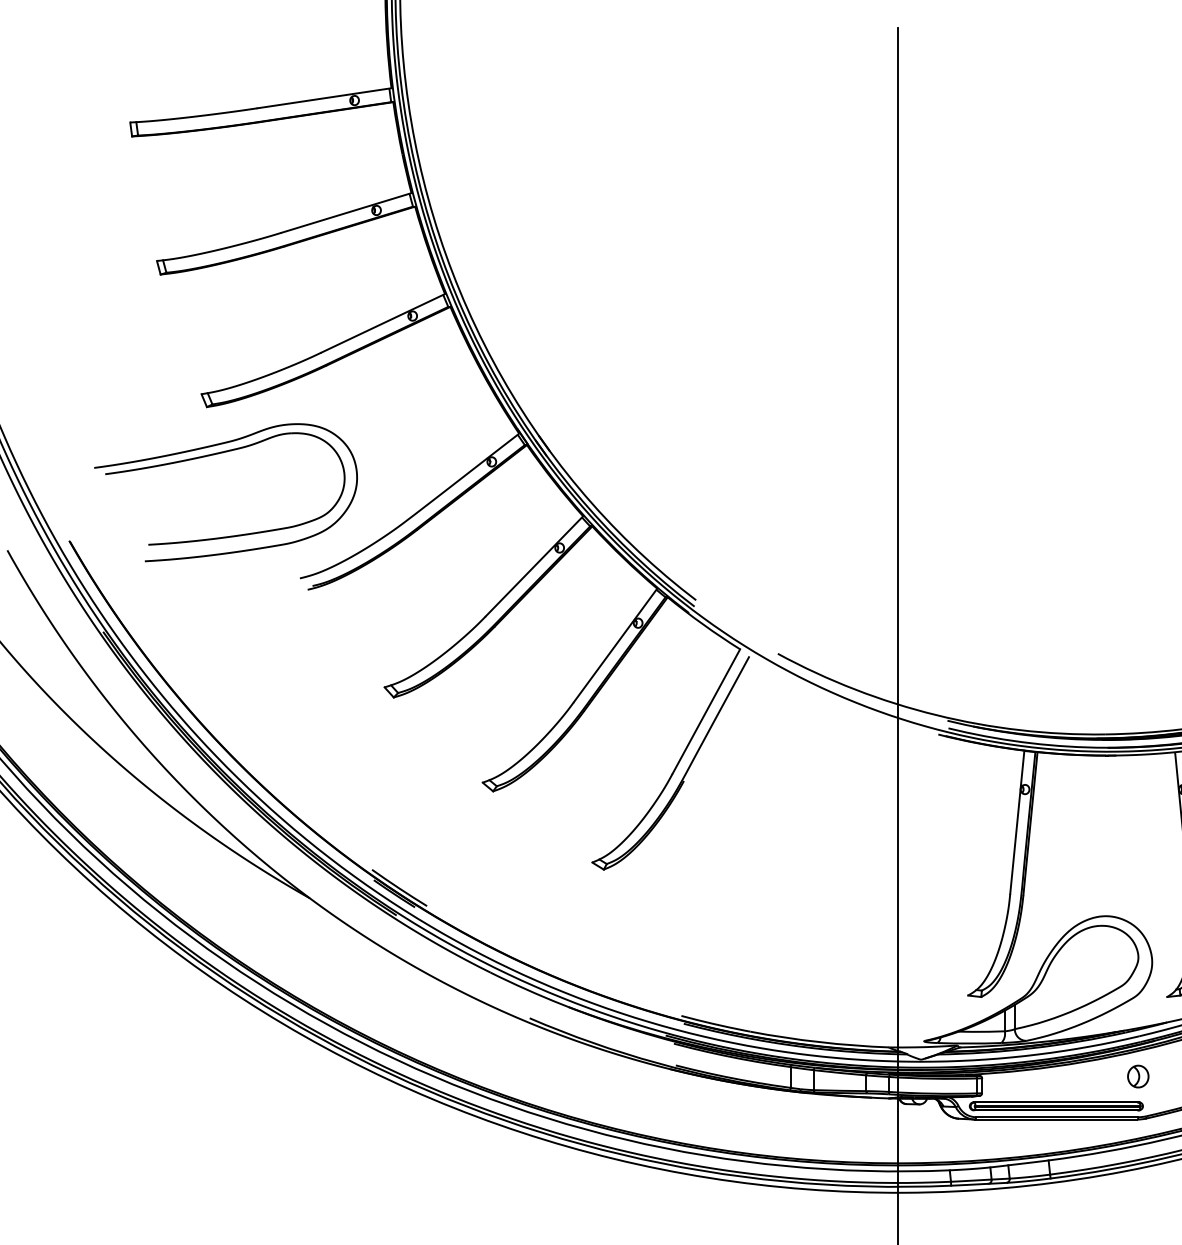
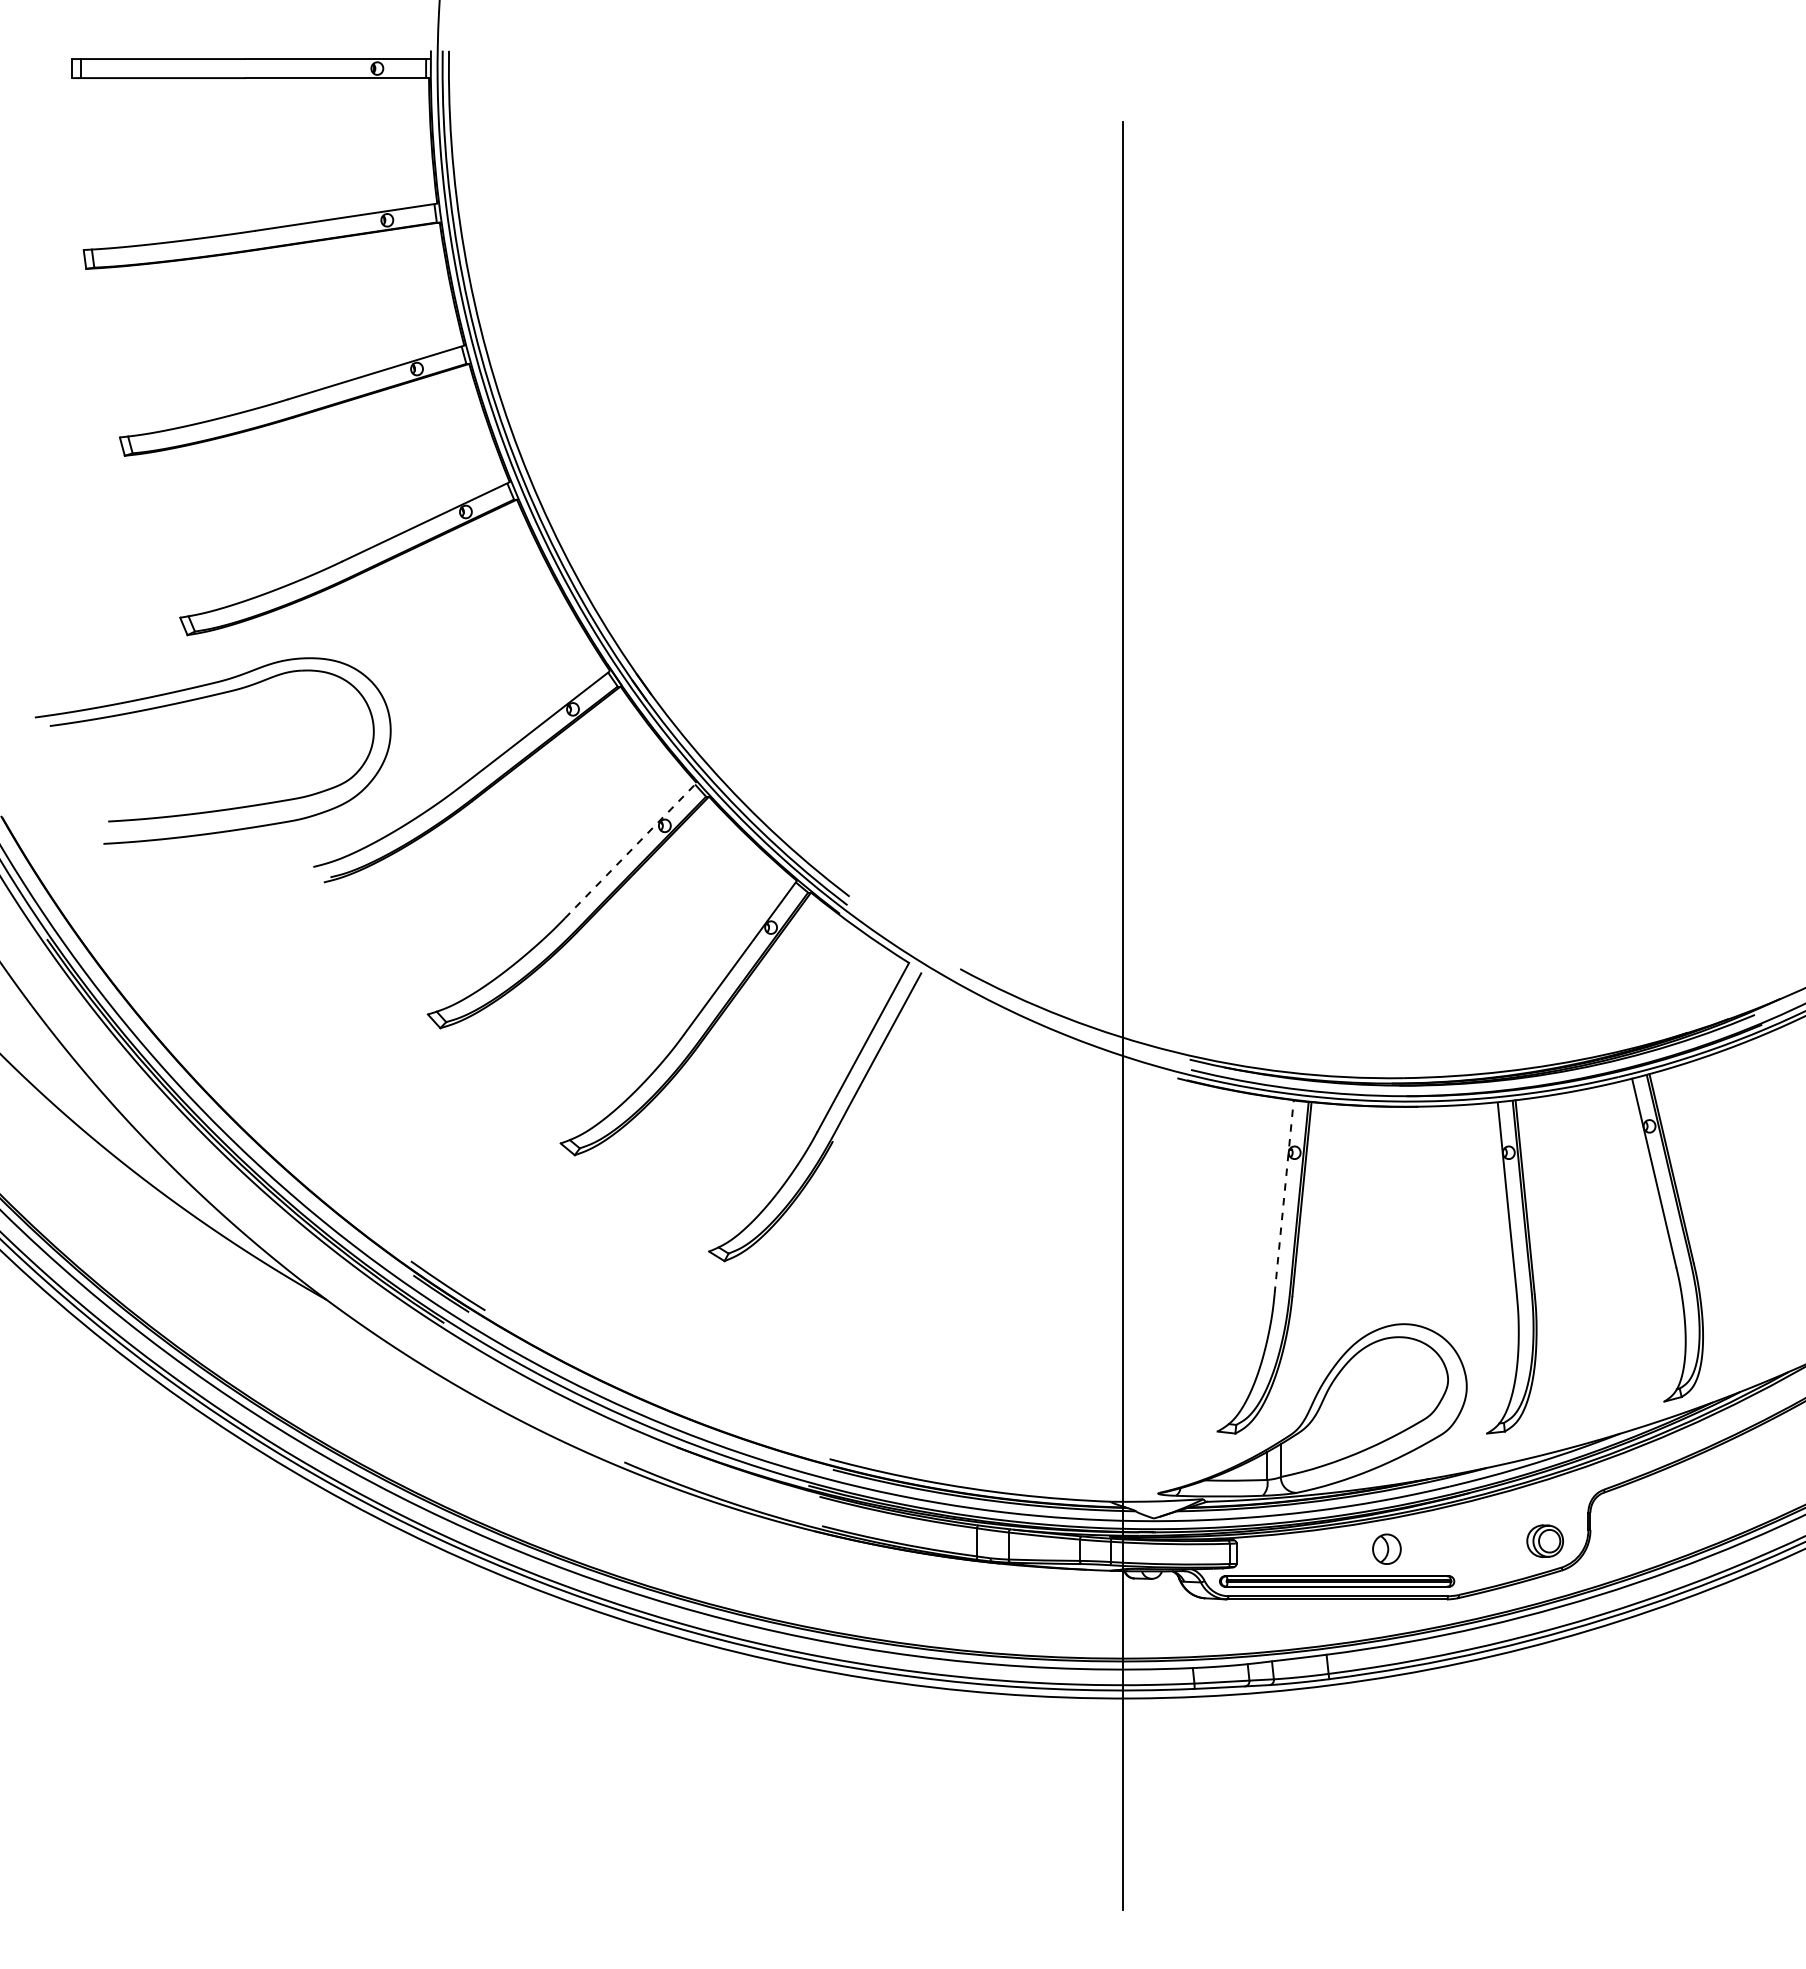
line: (535, 566) -> (631, 850), solid -> dashed
line: (1017, 821) -> (1284, 1196), solid -> dashed
part: (1137, 1076) -> (1386, 1548), moved

